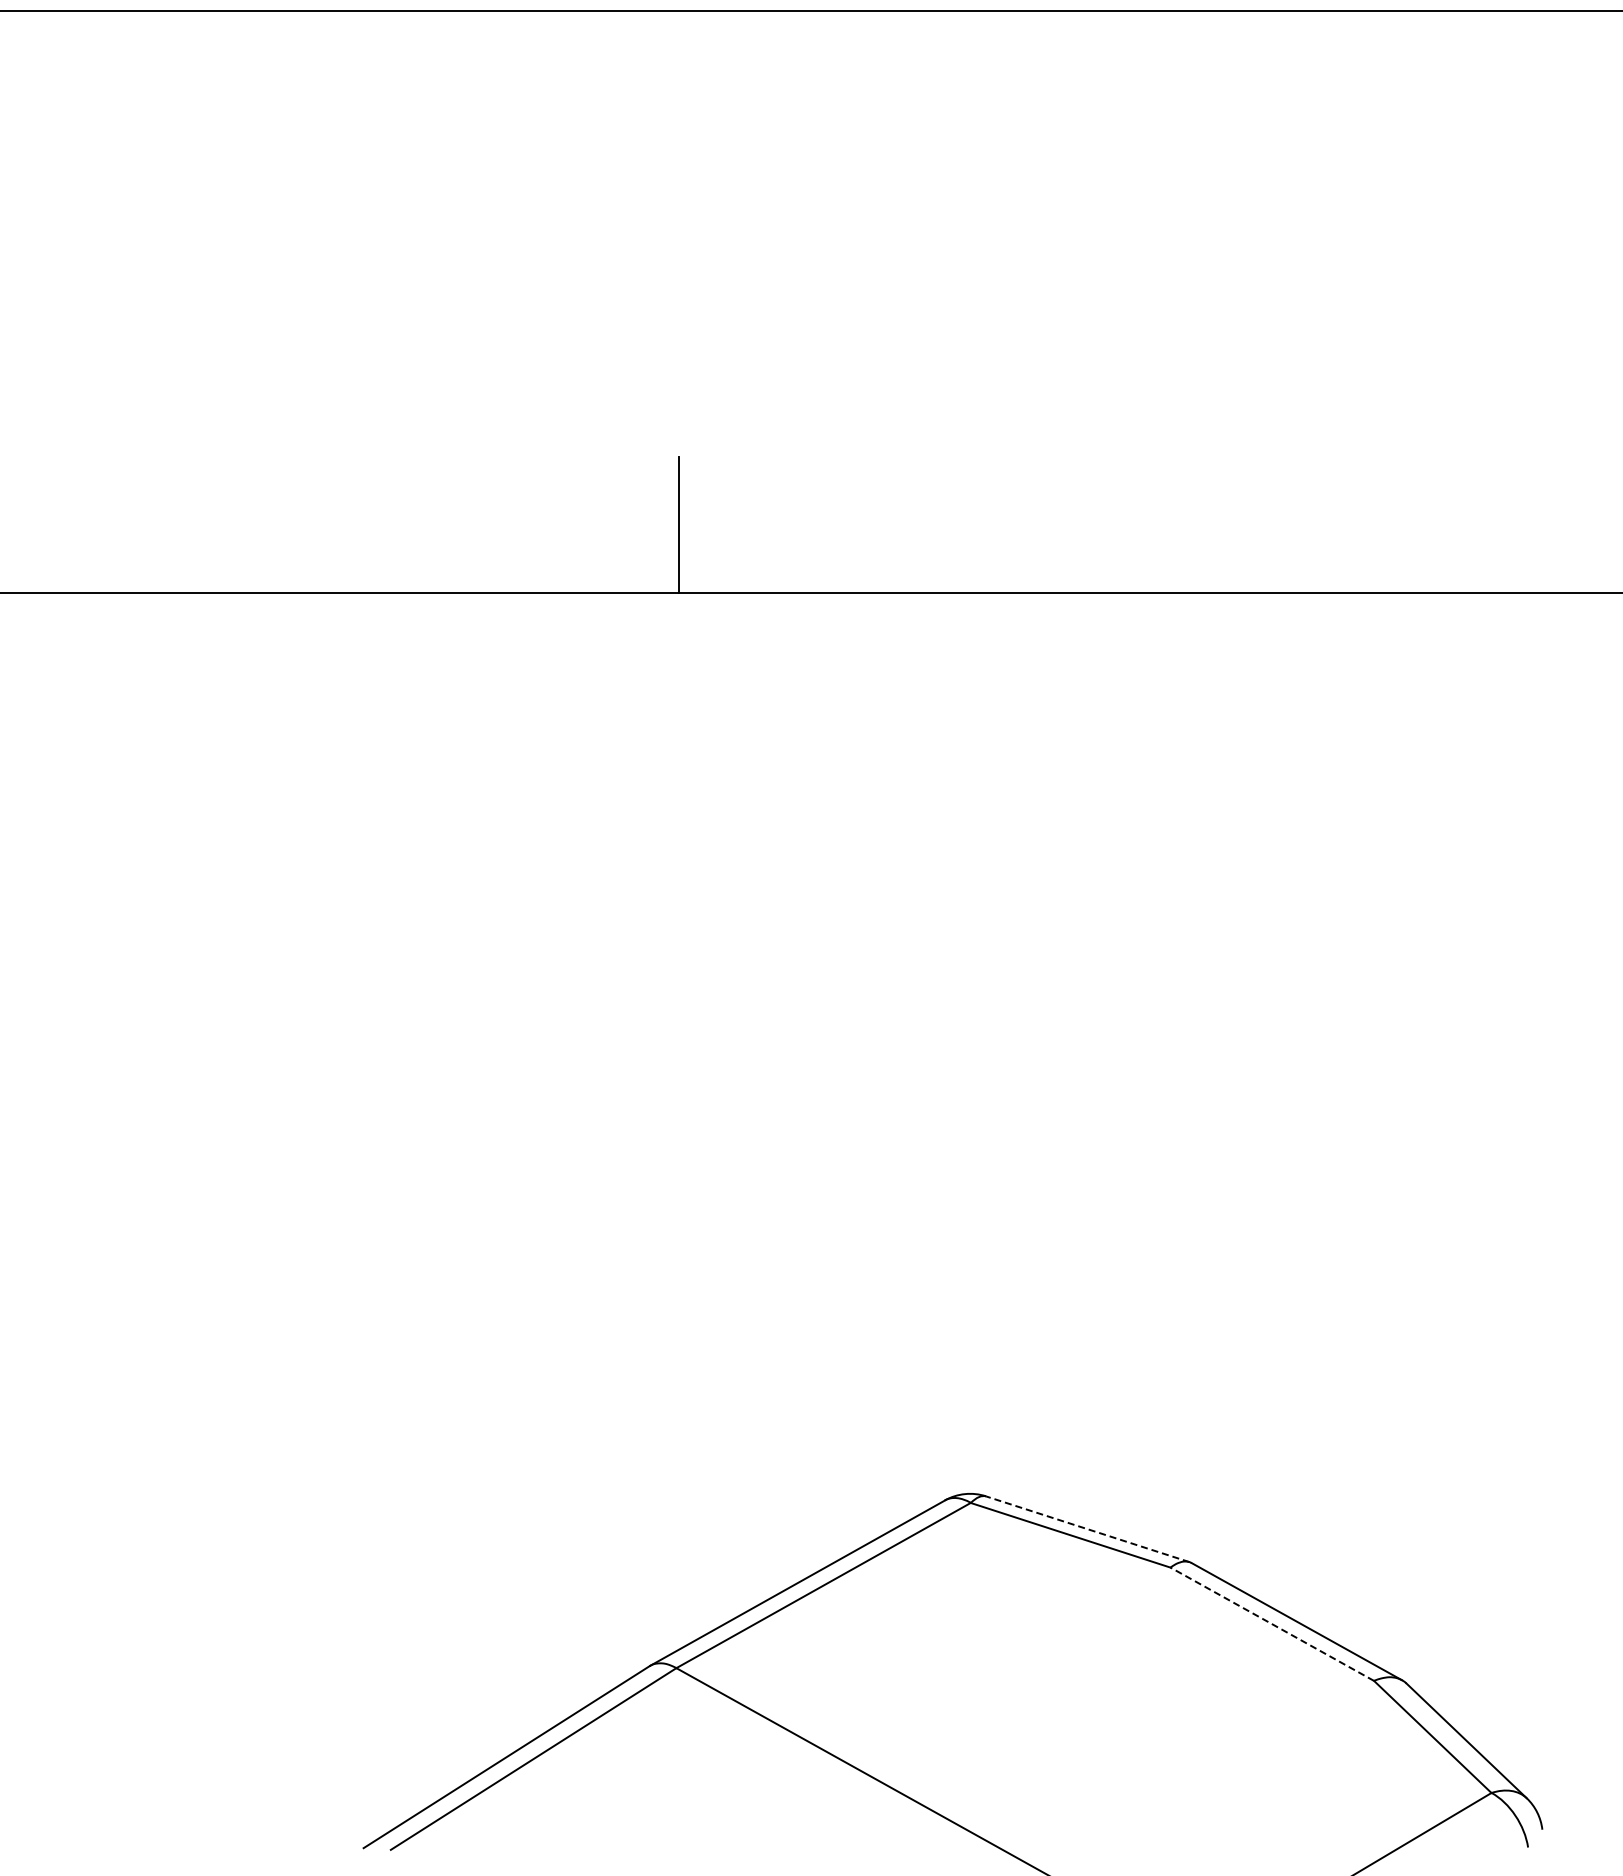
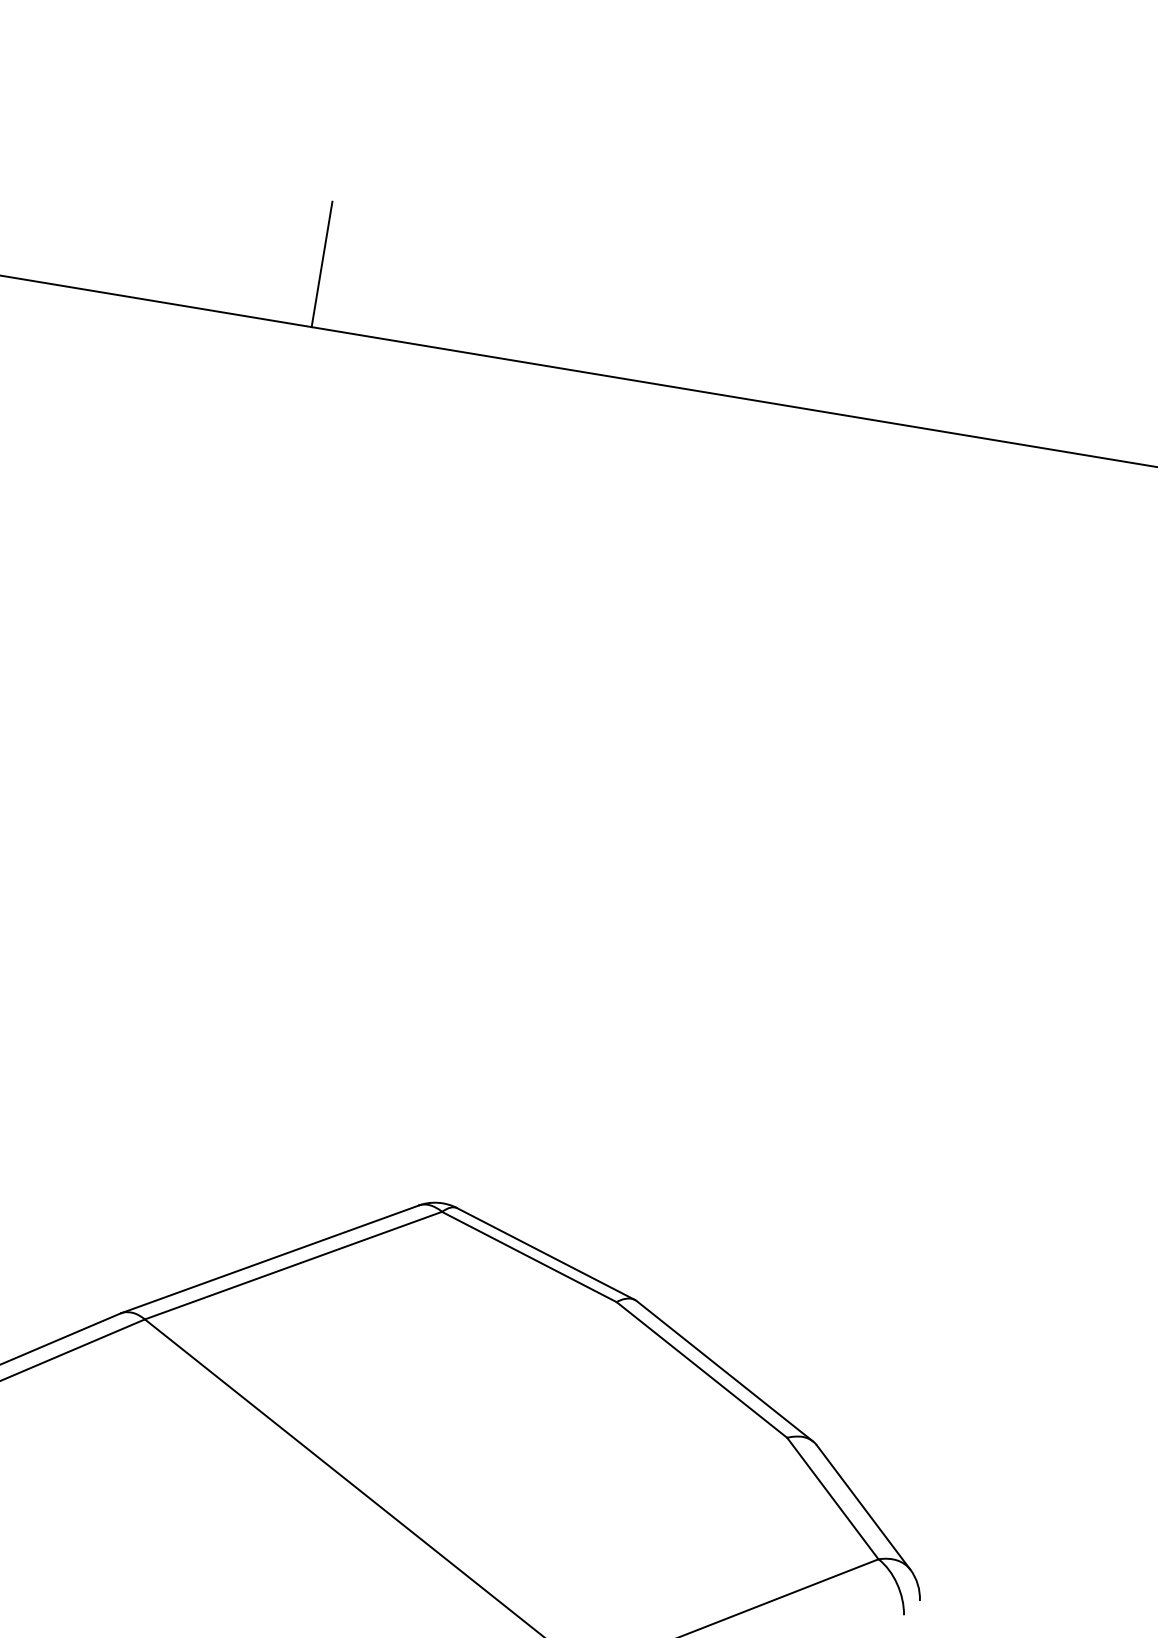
line: (1087, 1529) -> (545, 1254), dashed -> solid
line: (1271, 1624) -> (701, 1370), dashed -> solid

